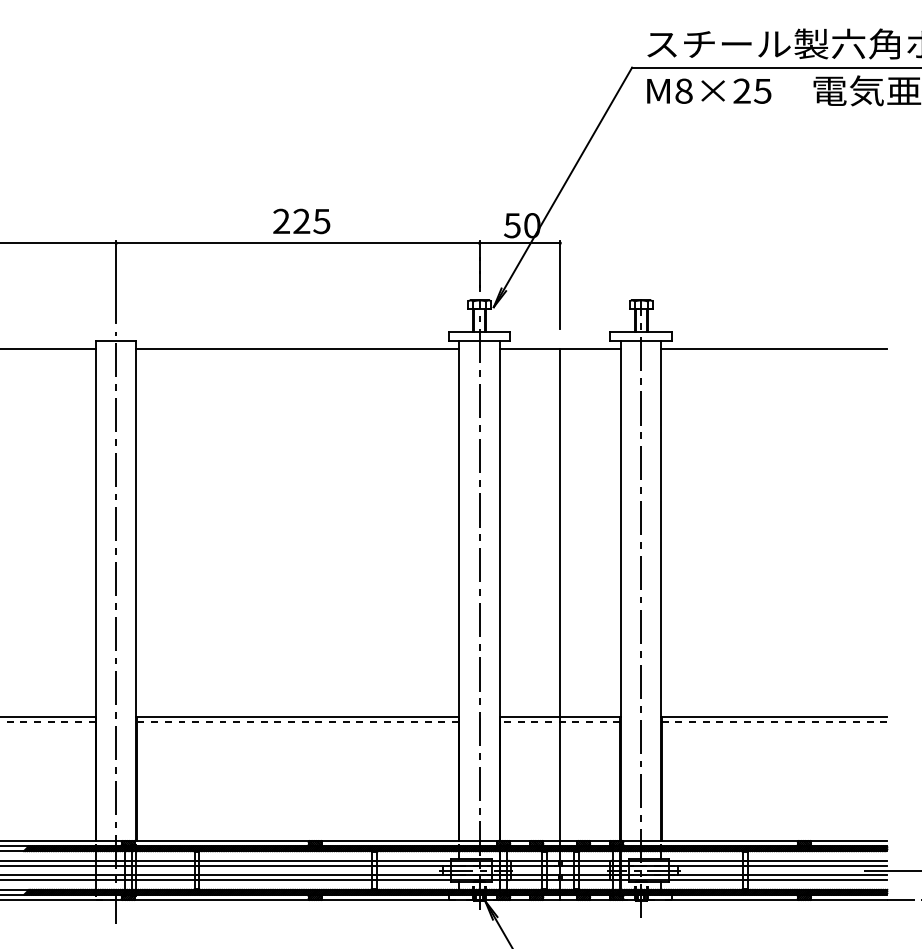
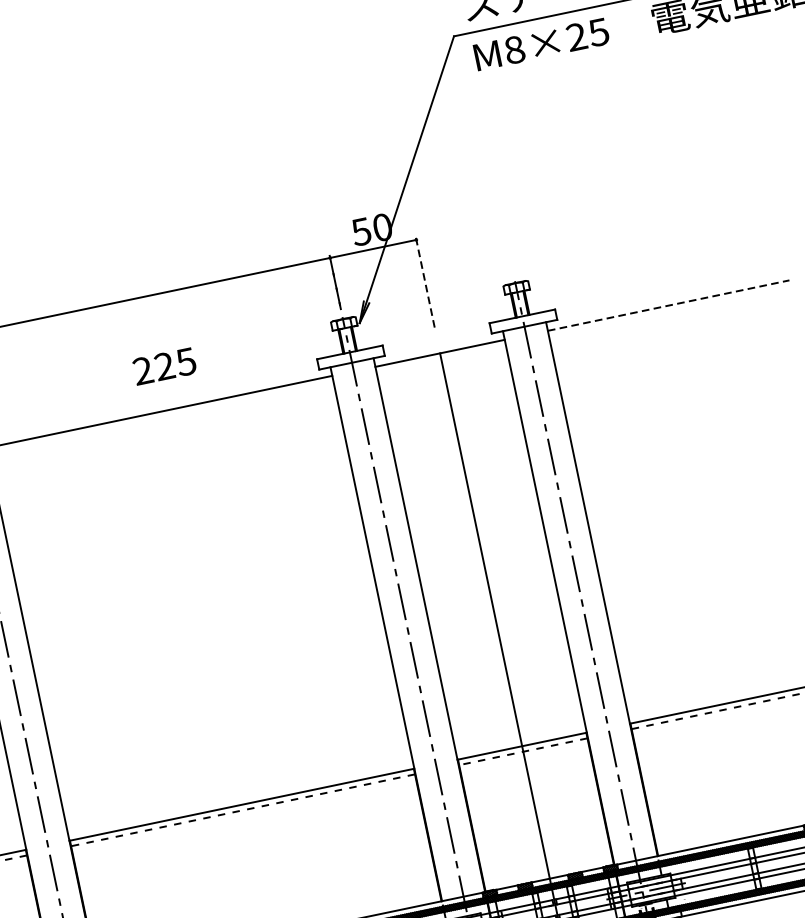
text: (301, 221) -> (164, 366), moved
line: (560, 284) -> (425, 284), solid -> dashed
line: (774, 349) -> (668, 305), solid -> dashed

